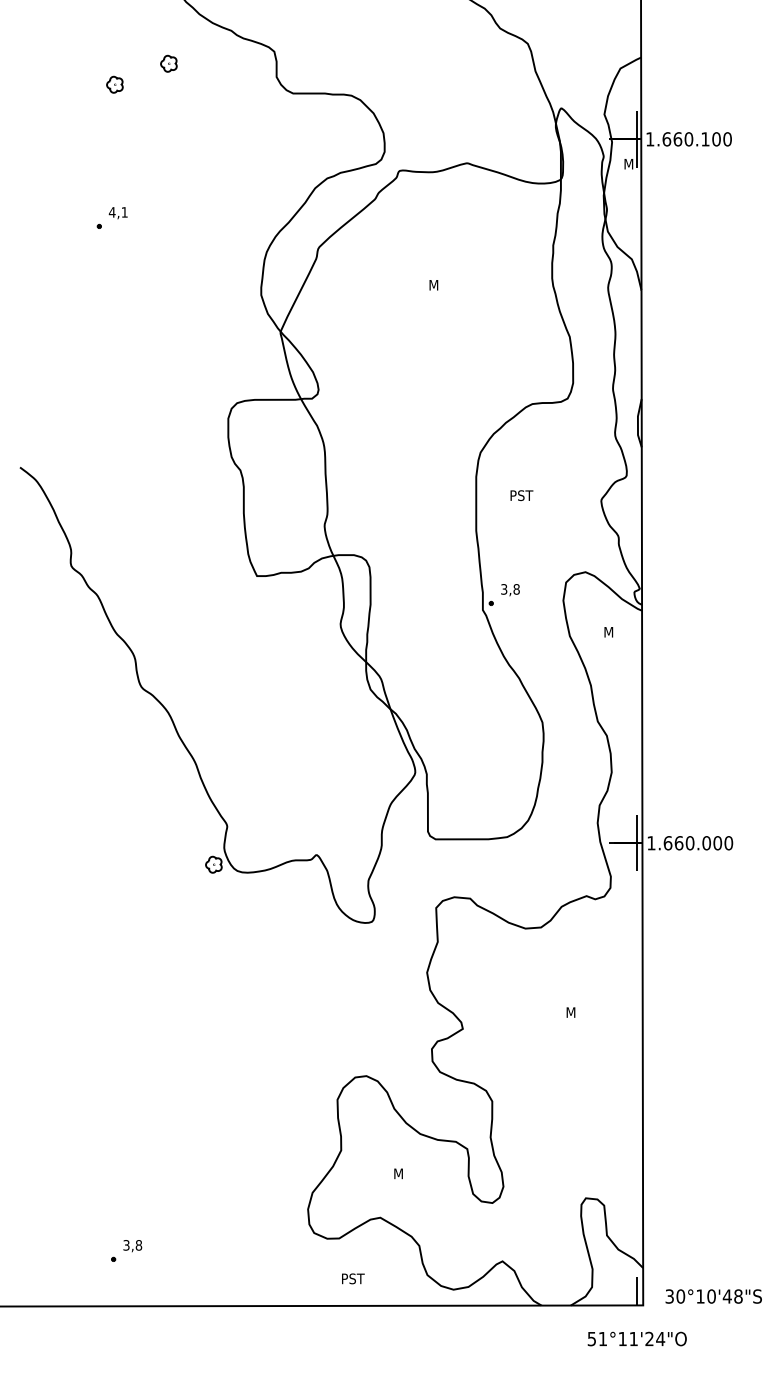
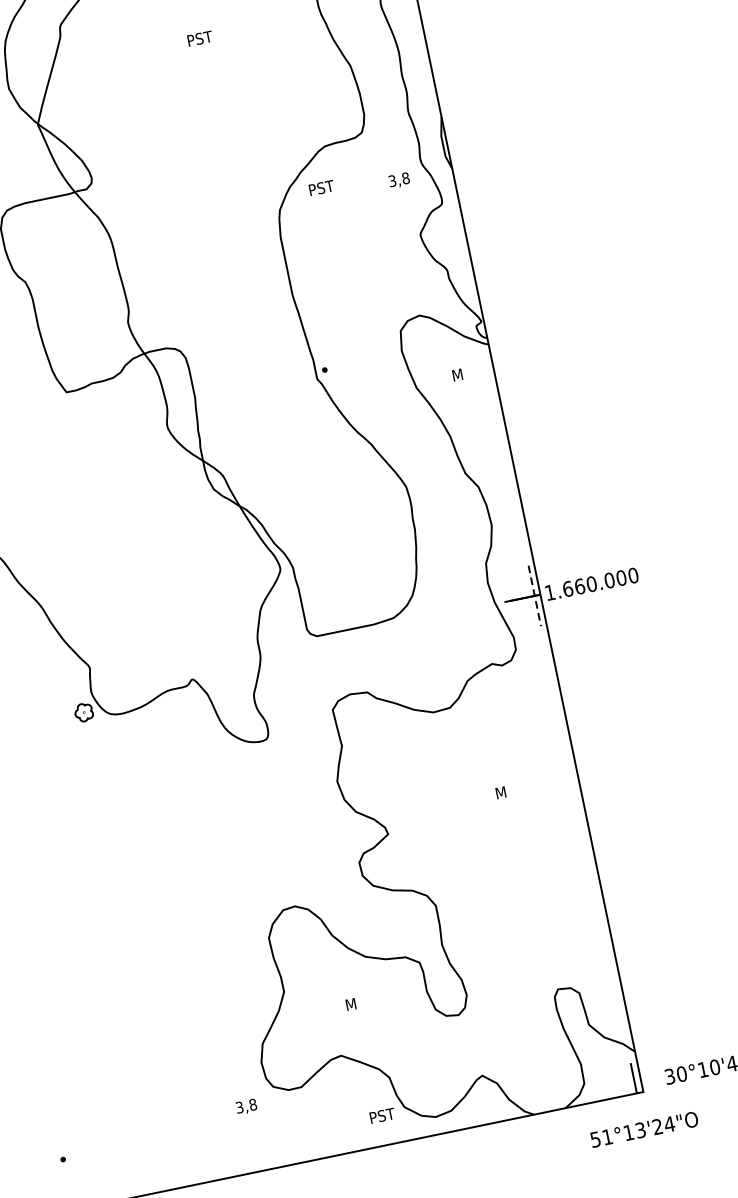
text: (441, 284) -> (200, 37), M -> PST
text: (521, 495) -> (321, 187), moved
text: (510, 590) -> (399, 180), moved
line: (637, 843) -> (535, 596), solid -> dashed
text: (132, 1246) -> (246, 1107), moved
text: (353, 1278) -> (382, 1115), moved
text: (633, 1338) -> (640, 1129), 51°11'24"O -> 51°13'24"O

